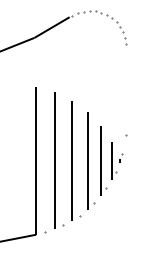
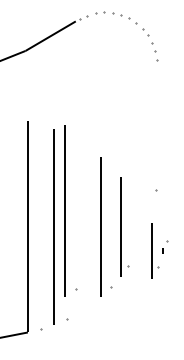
part: (76, 160) -> (71, 210), moved
part: (117, 160) -> (159, 250), moved

